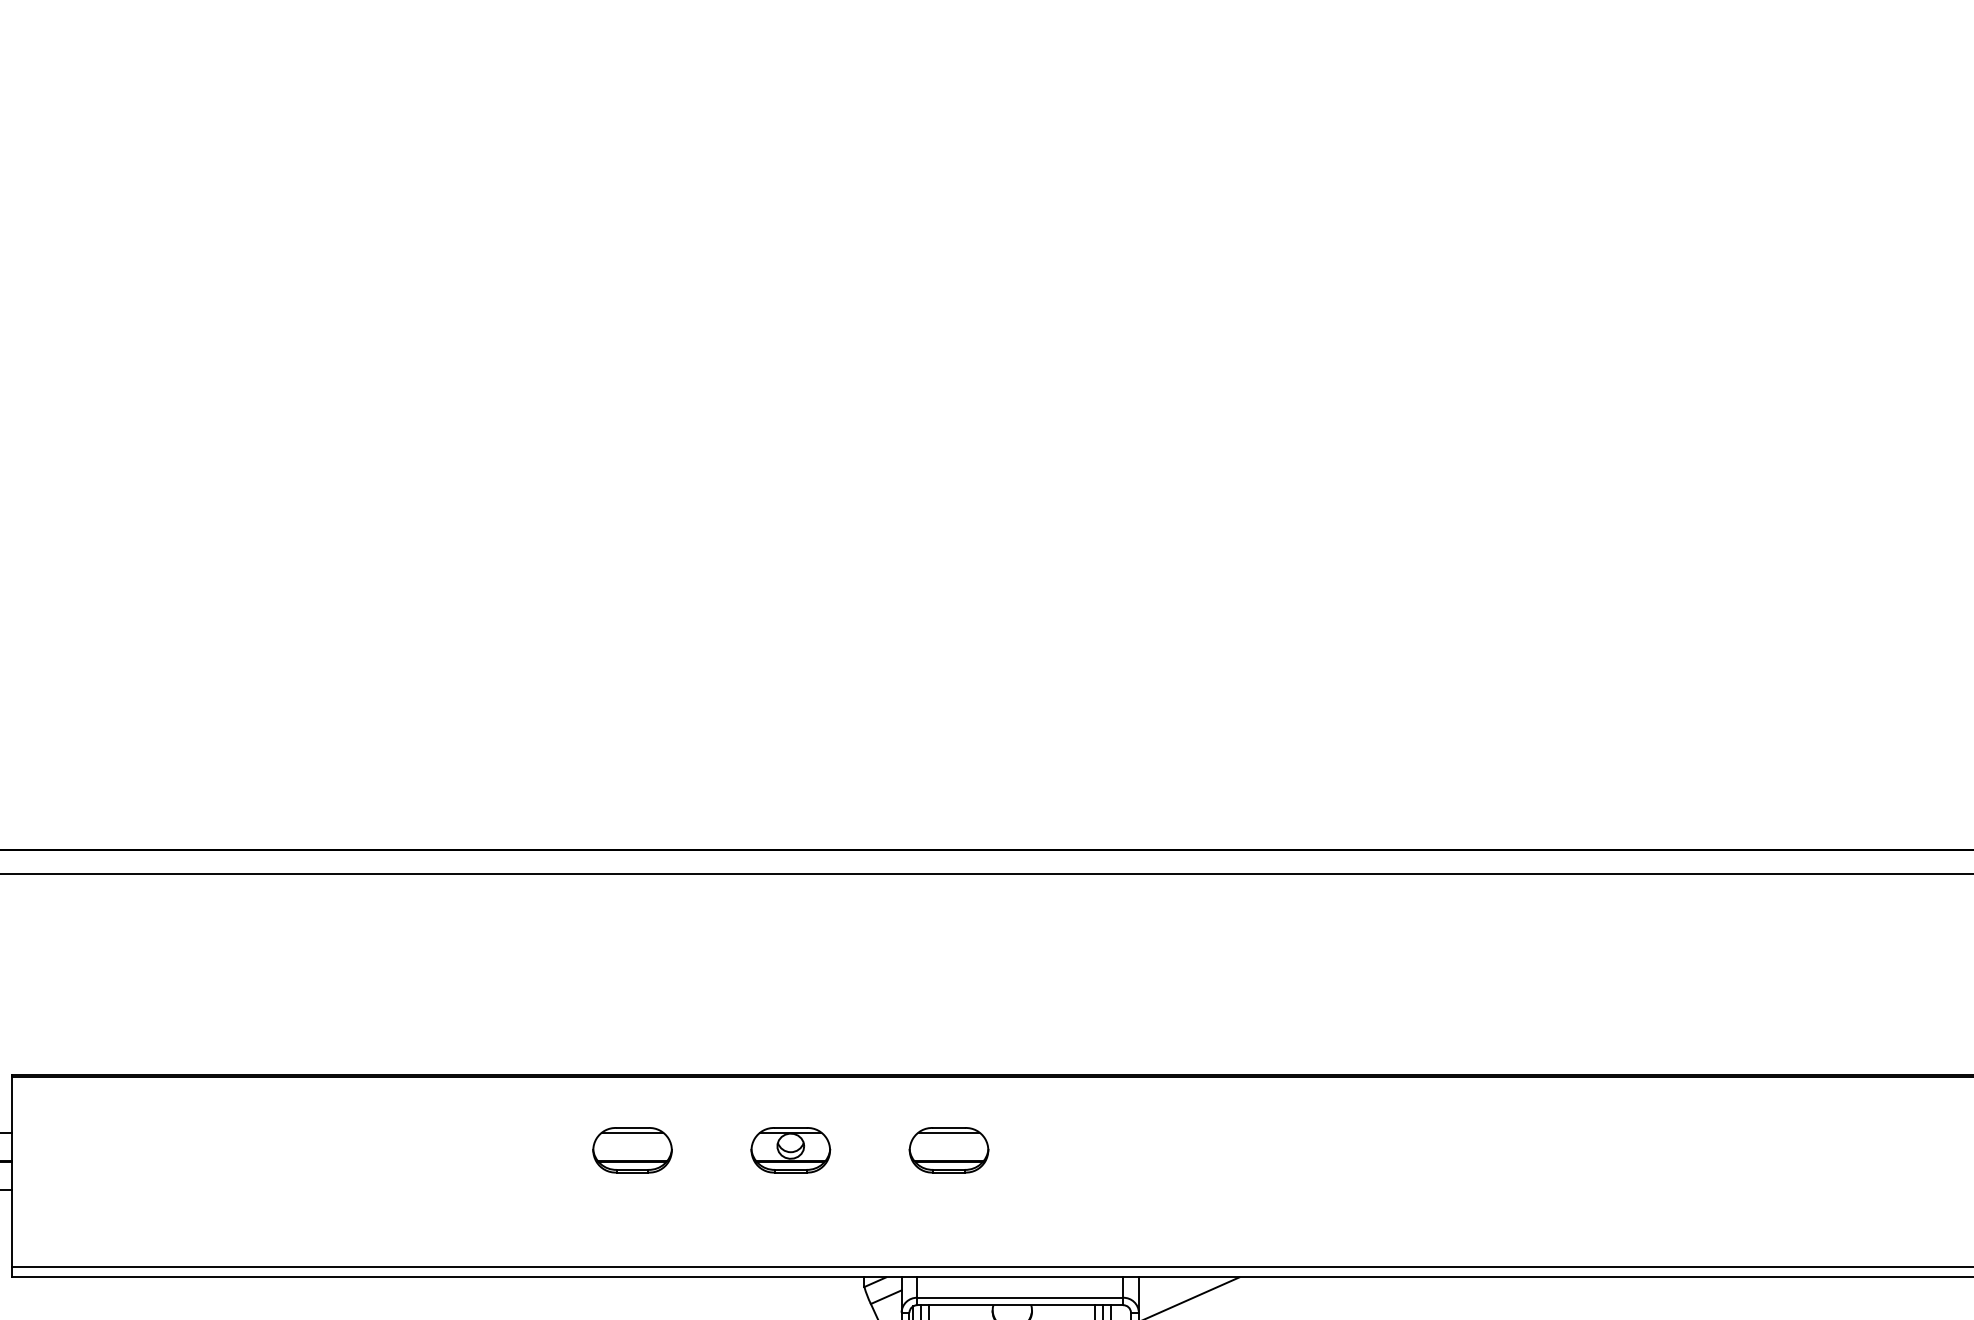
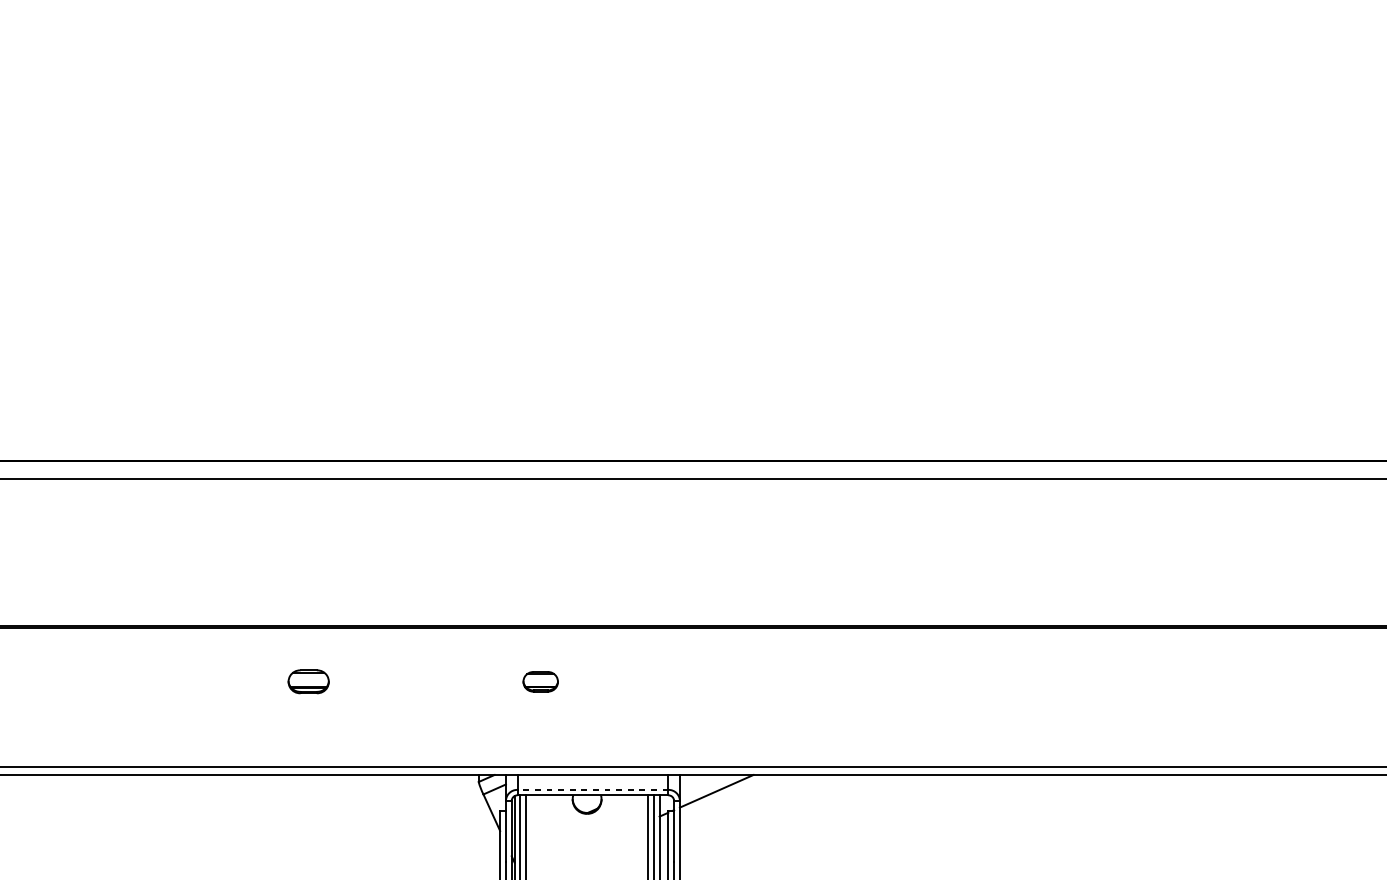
part: (632, 1150) -> (308, 681), size x0.7
part: (790, 1150) -> (424, 681), removed
part: (948, 1150) -> (540, 681), size x0.6
line: (1020, 1297) -> (593, 789), solid -> dashed

